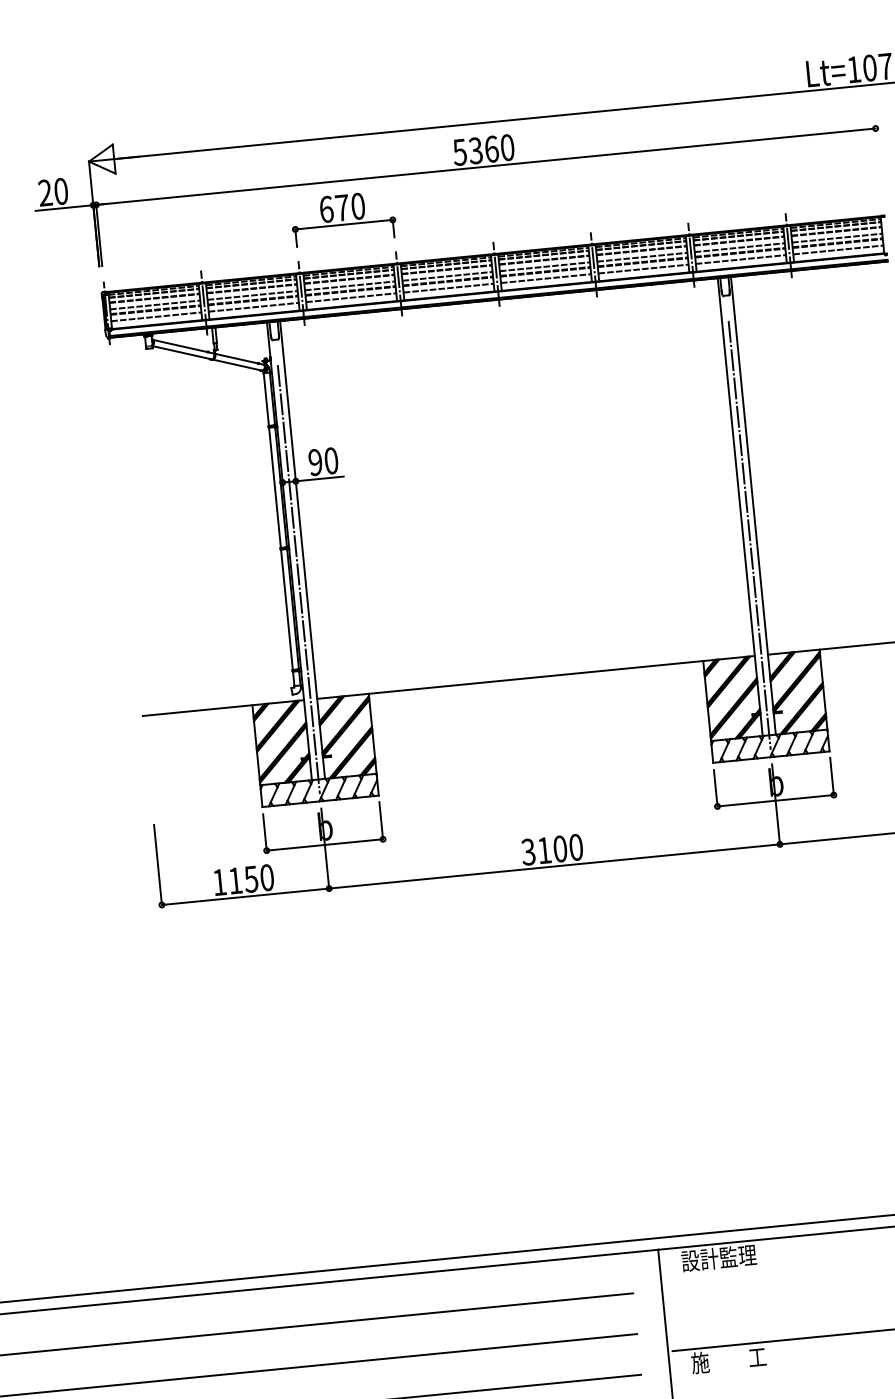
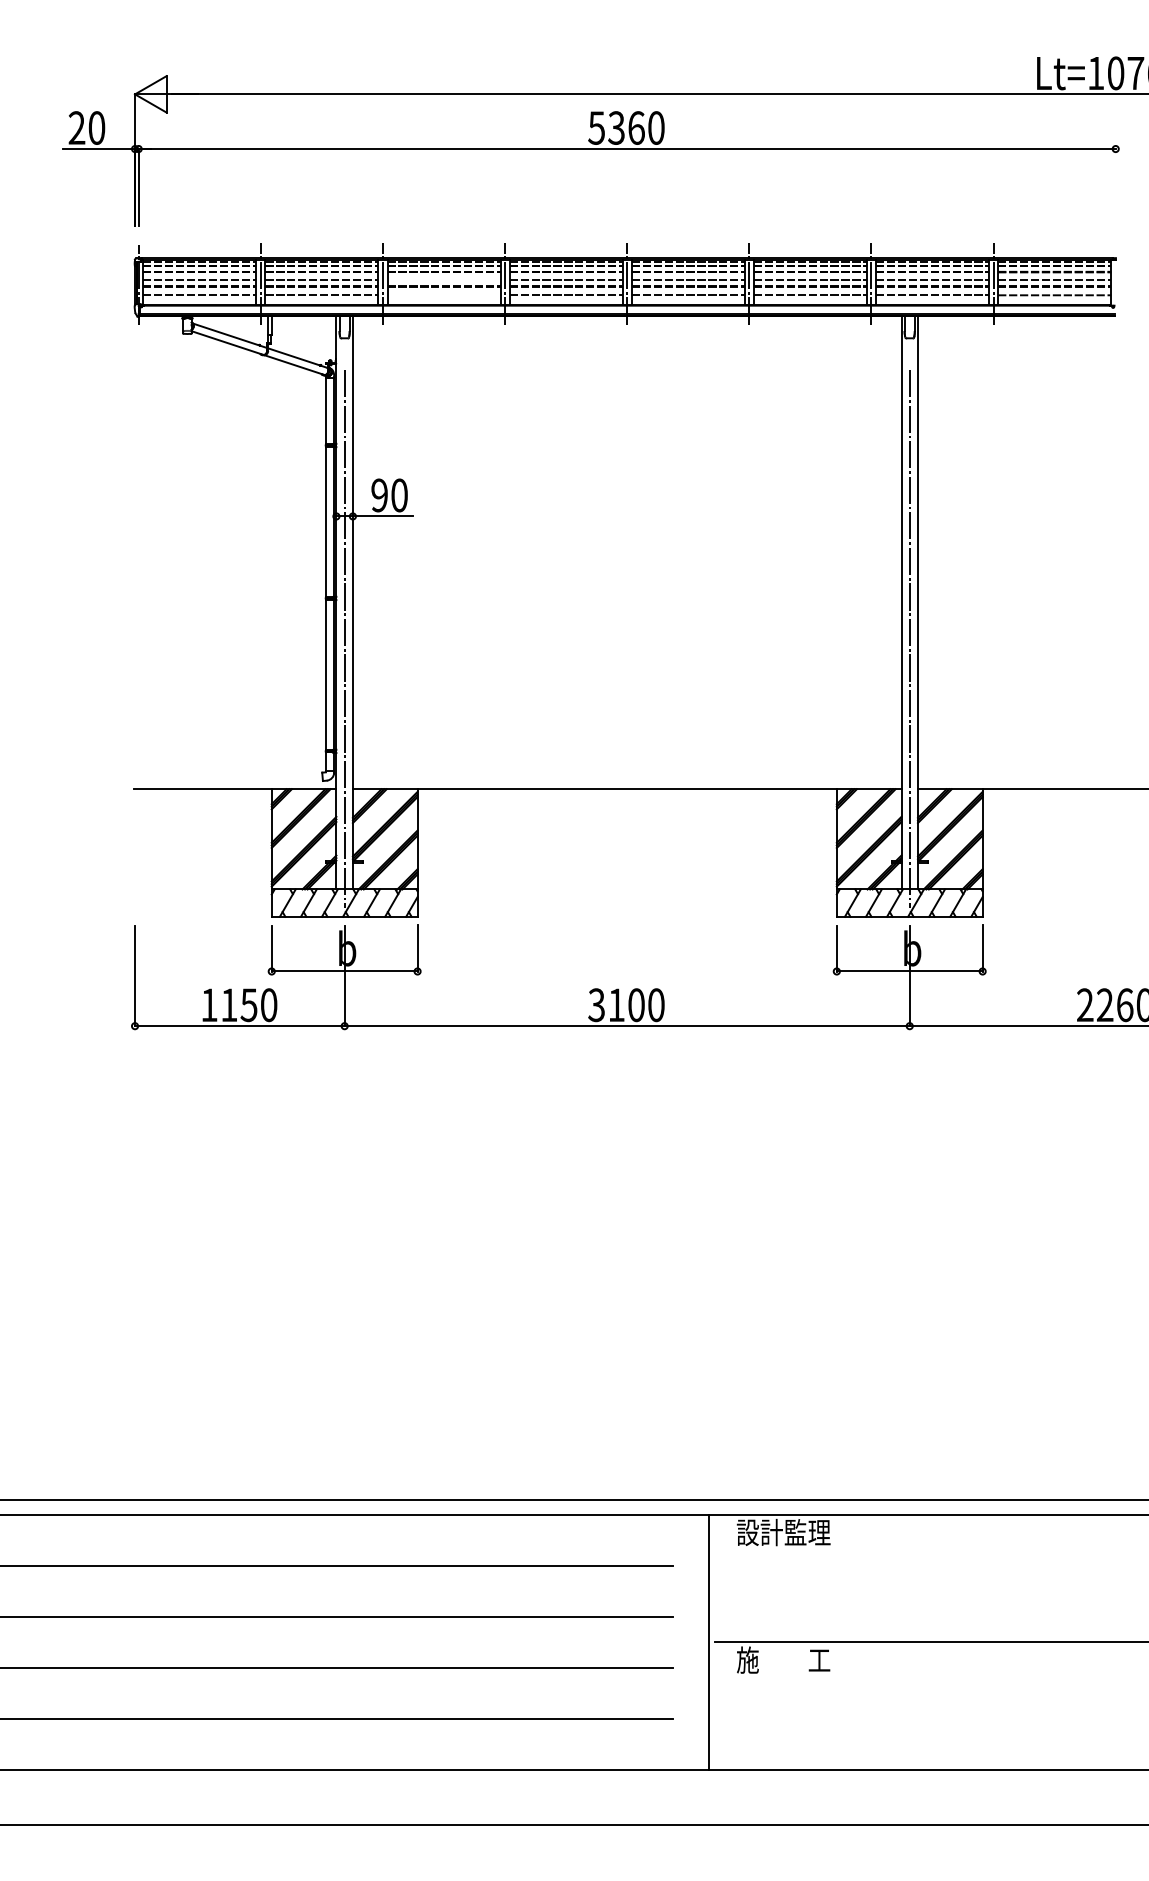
part: (343, 218) -> (443, 195), removed
line: (349, 285) -> (443, 280), removed
line: (350, 297) -> (443, 295), removed

